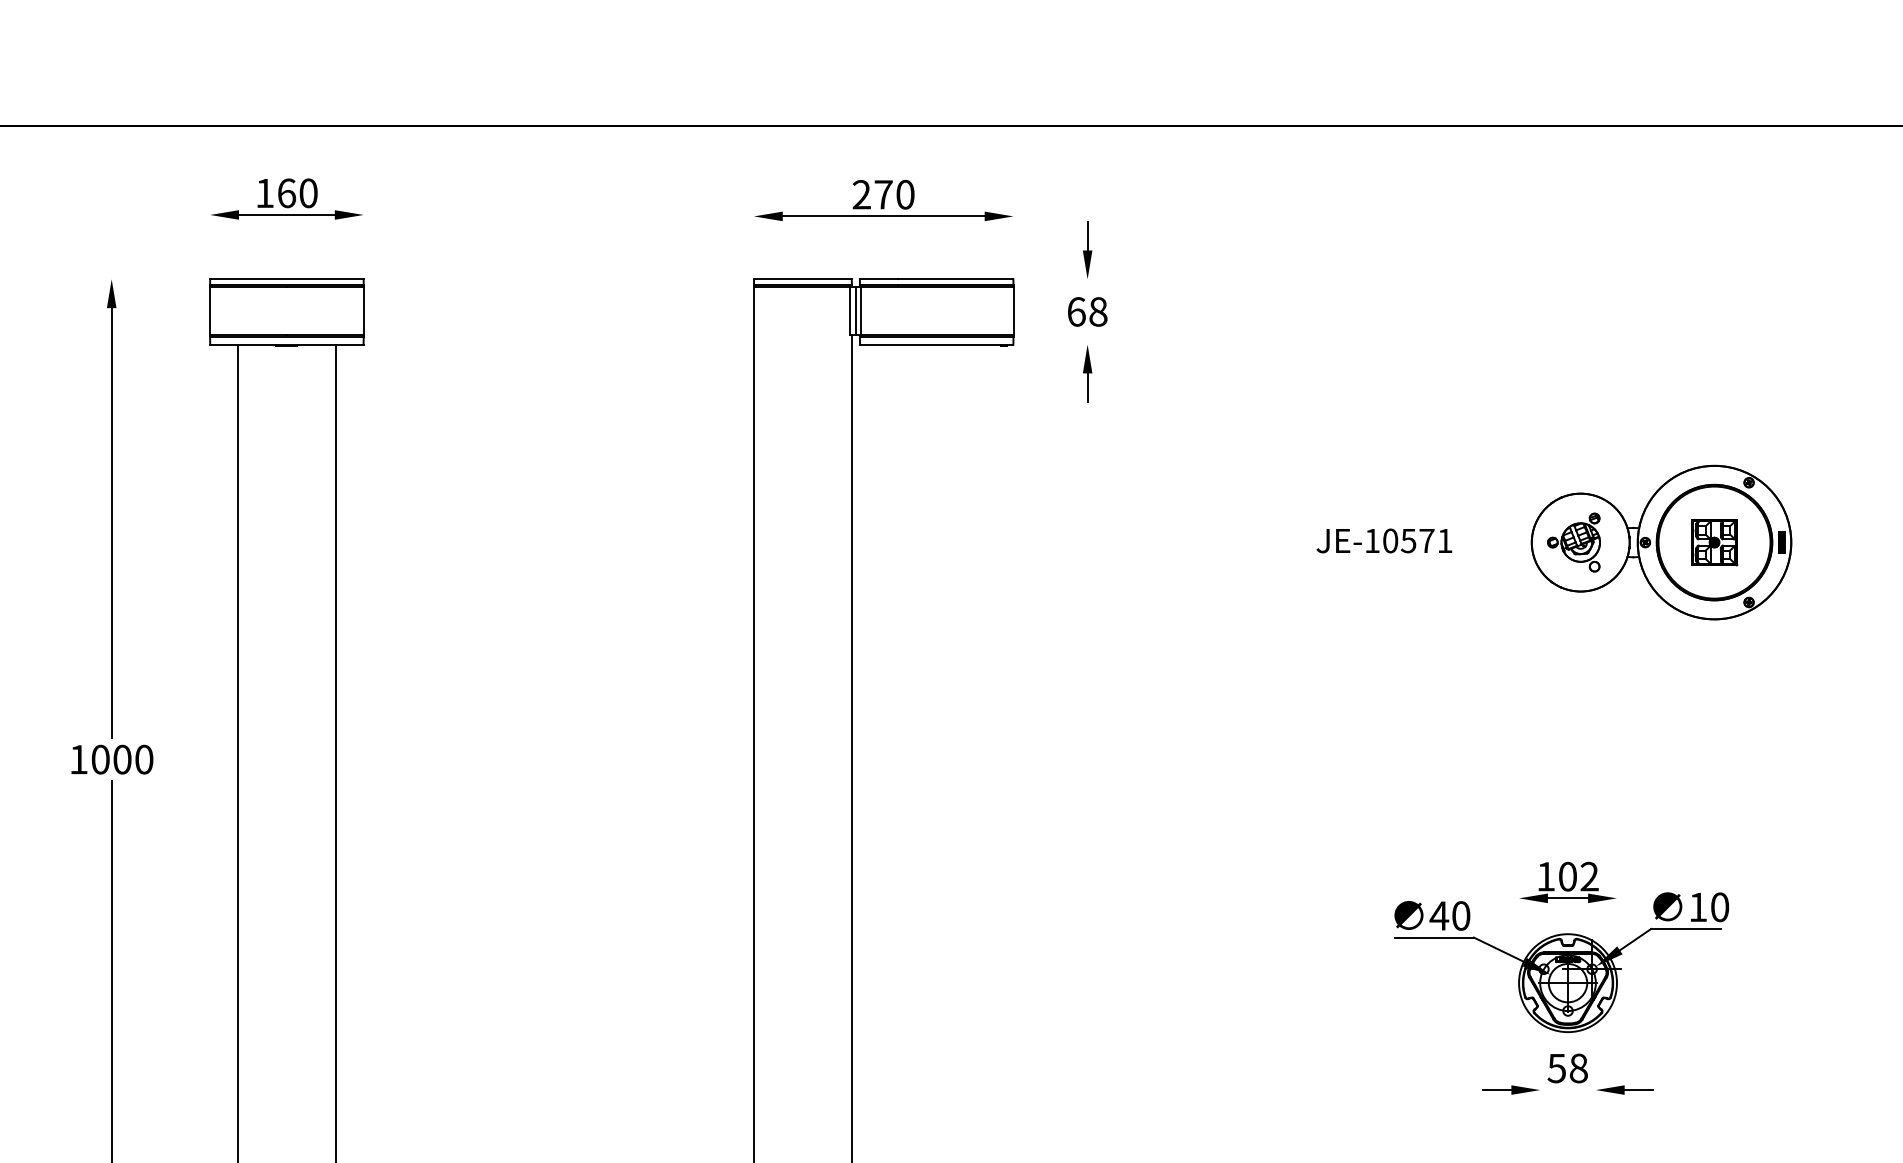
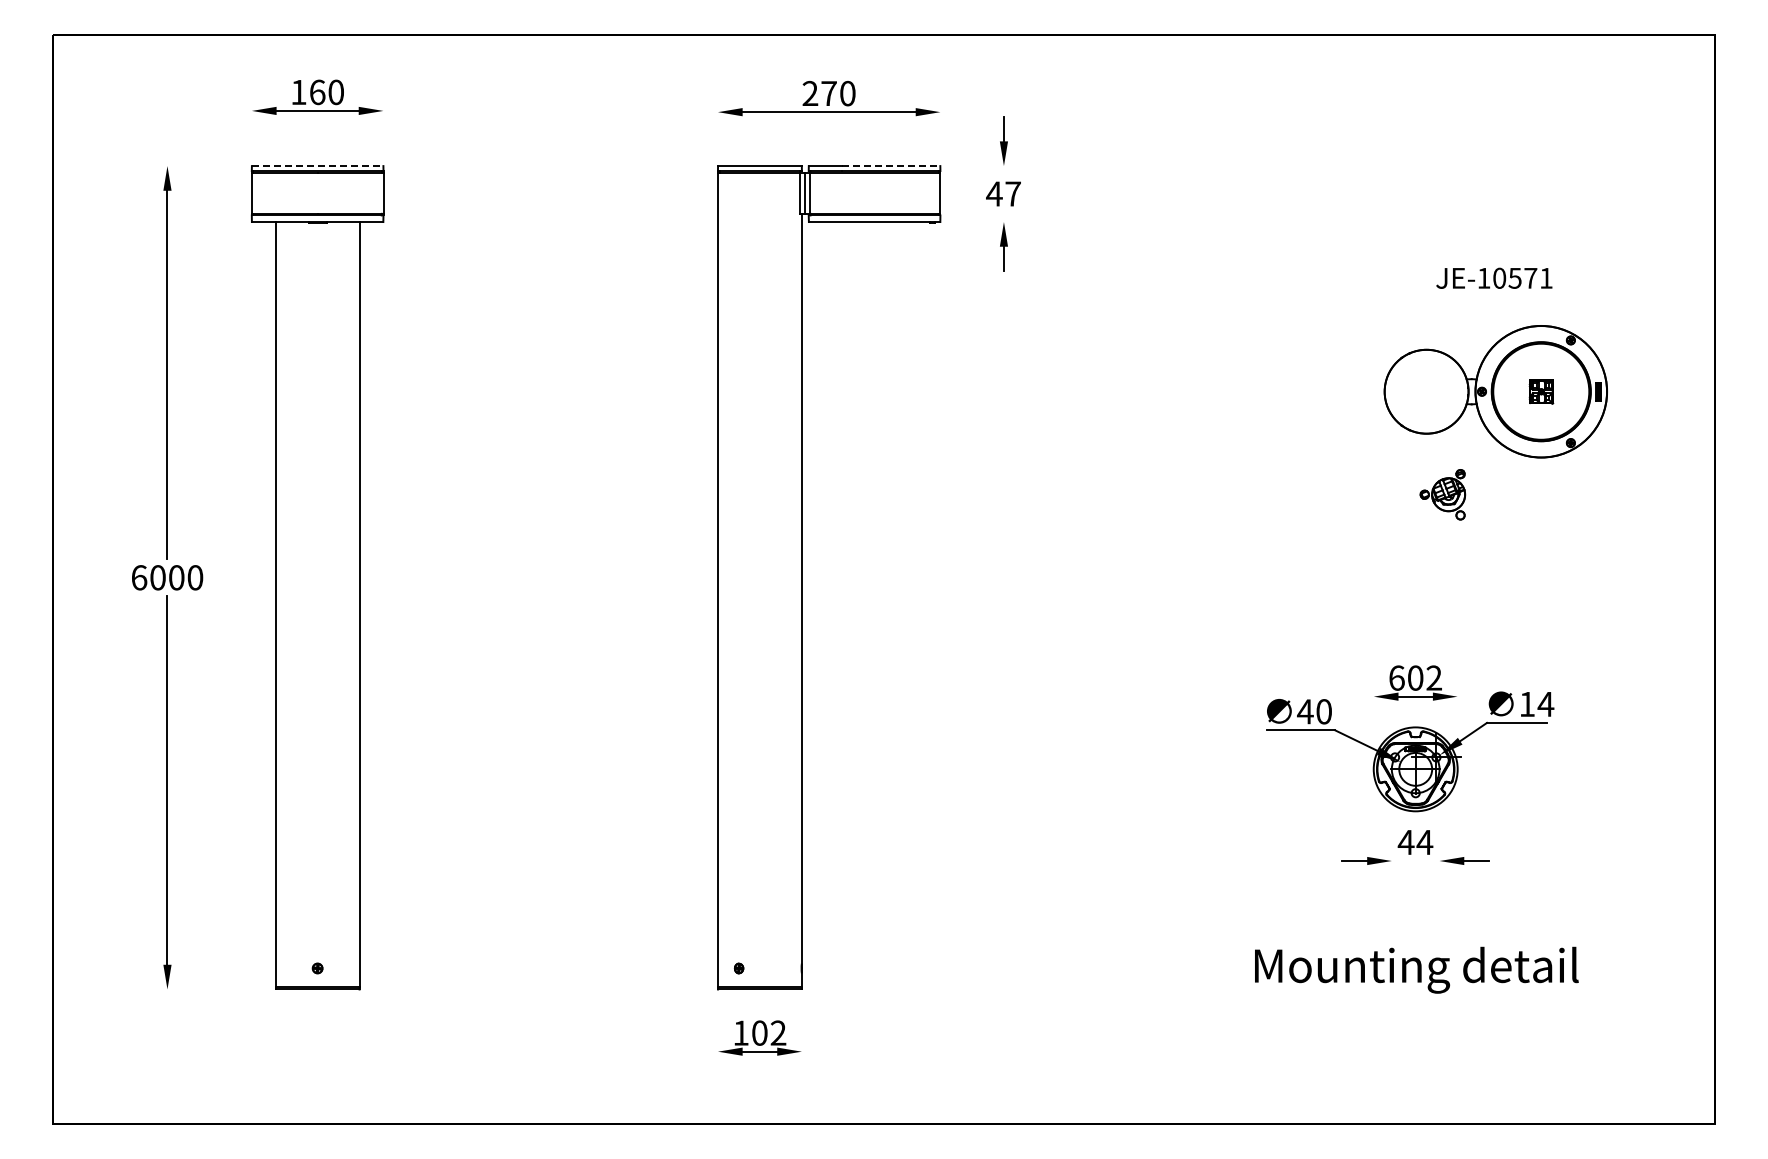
line: (286, 279) -> (317, 166), solid -> dashed
line: (956, 279) -> (891, 166), solid -> dashed
text: (1087, 311) -> (1003, 193), 68 -> 47
text: (1384, 539) -> (1494, 277), moved
part: (1573, 542) -> (1442, 494), moved
part: (1714, 542) -> (1541, 391), size x0.6
text: (79, 759) -> (139, 577), 1000 -> 6000
text: (1545, 875) -> (1396, 677), 102 -> 602
text: (1719, 907) -> (1545, 704), 10 -> 14
text: (1567, 1068) -> (1415, 842), 58 -> 44

